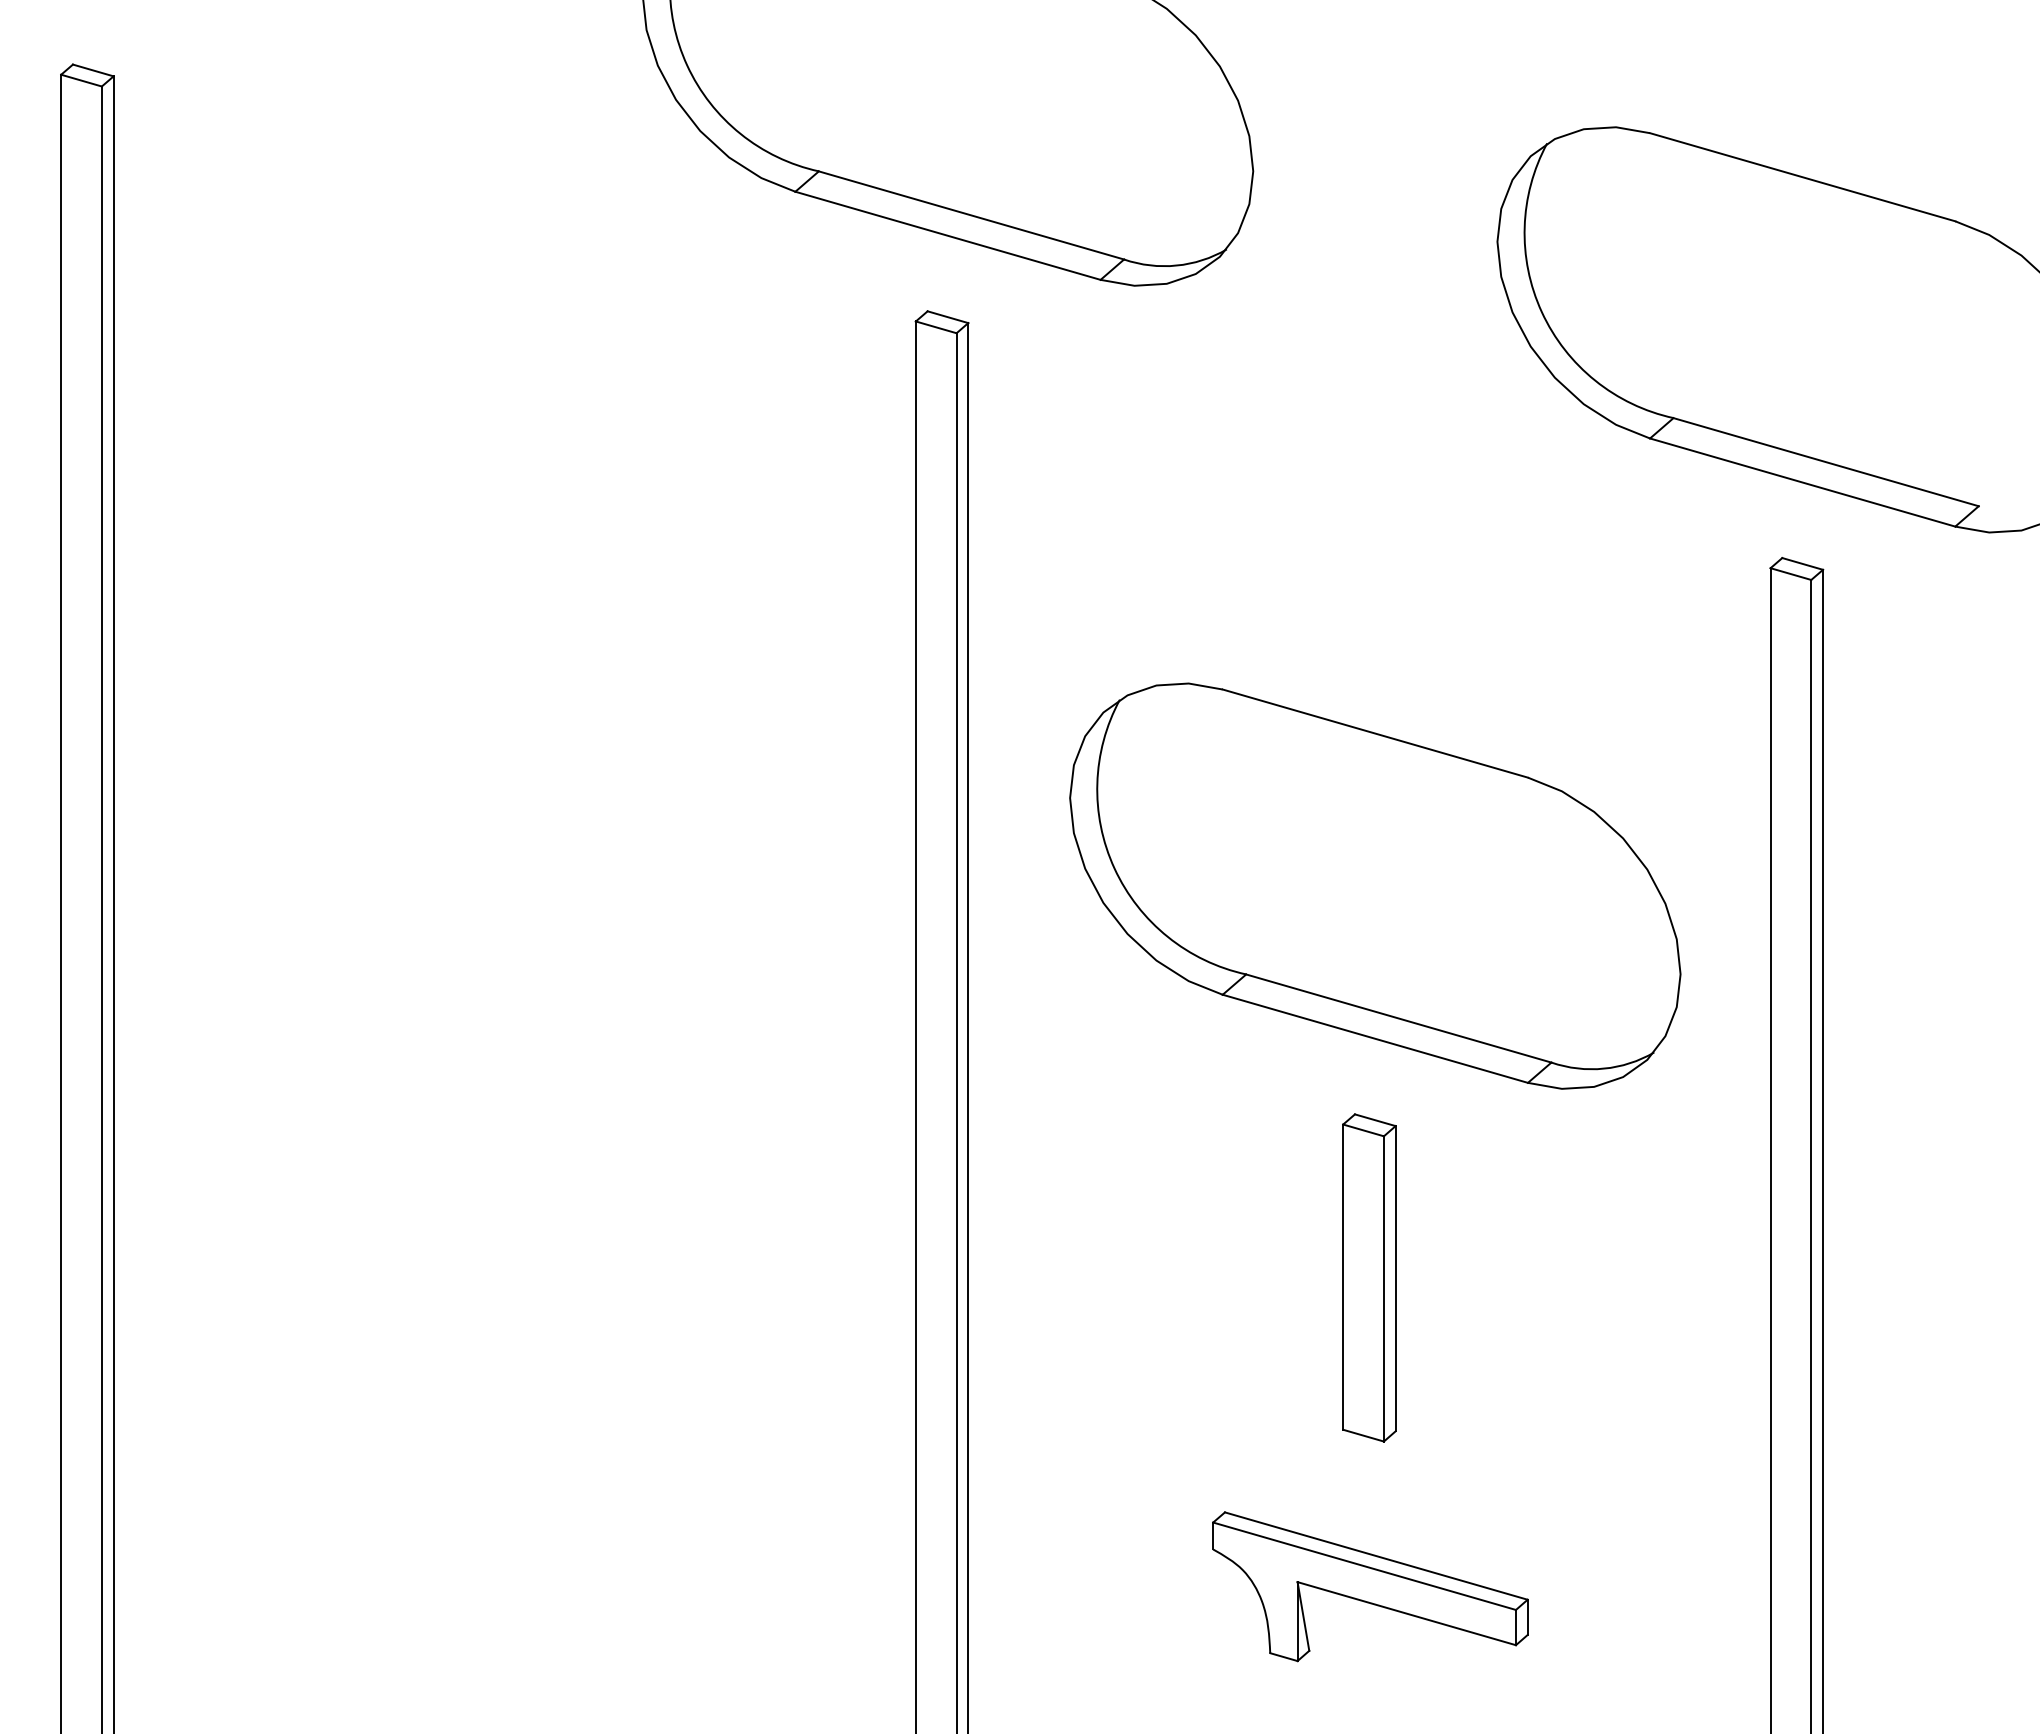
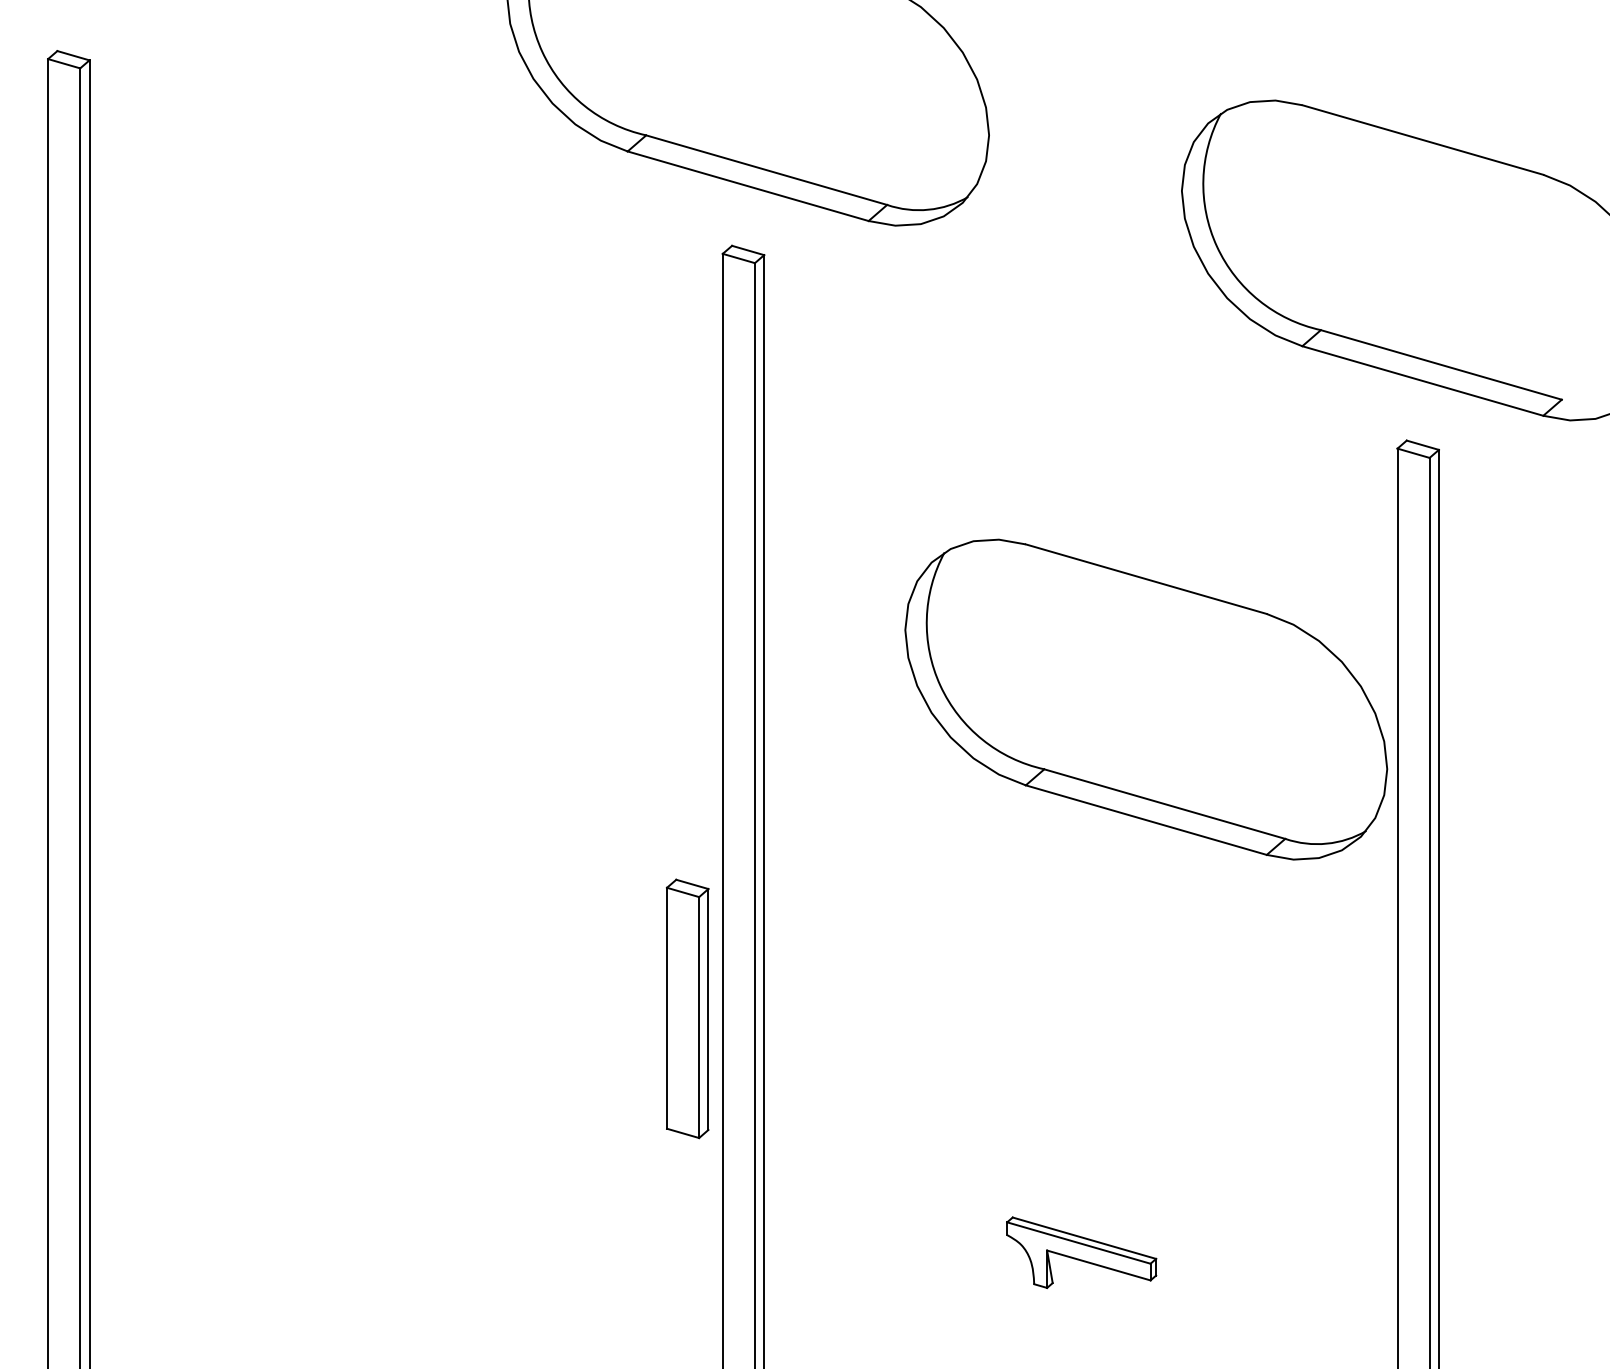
part: (1375, 885) -> (1146, 699), moved
part: (1369, 1277) -> (687, 1008), moved
part: (1370, 1586) -> (1081, 1252), size x0.6

